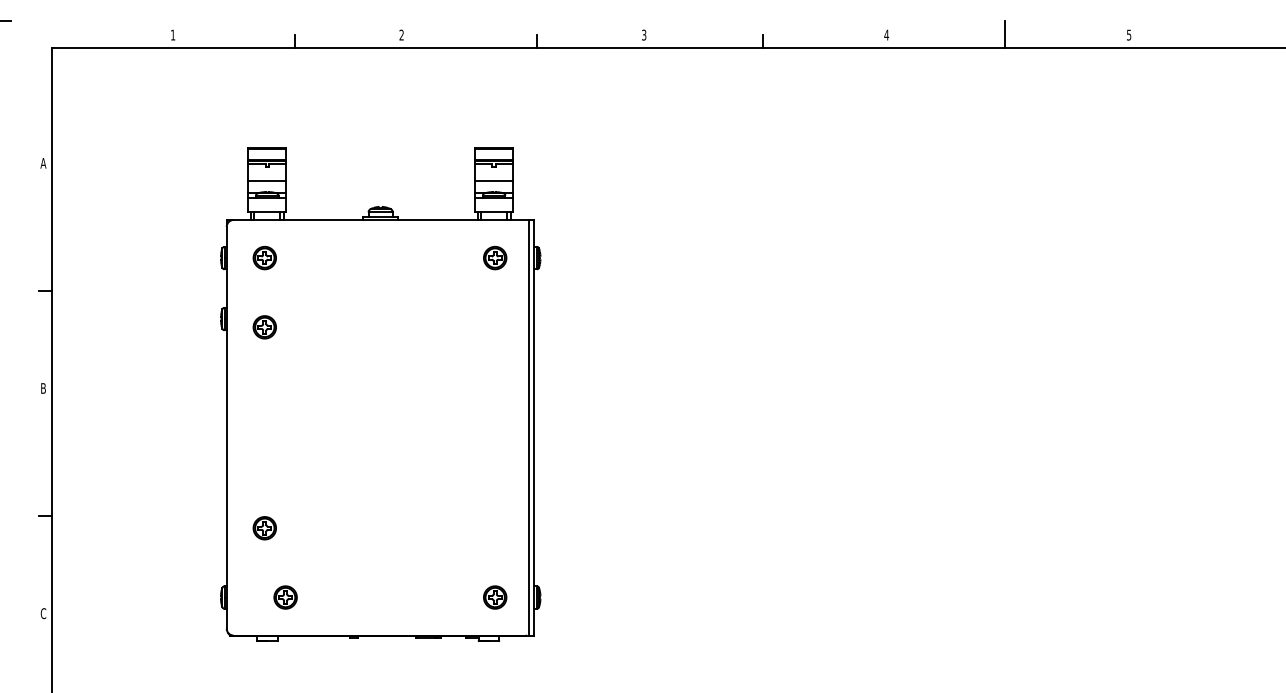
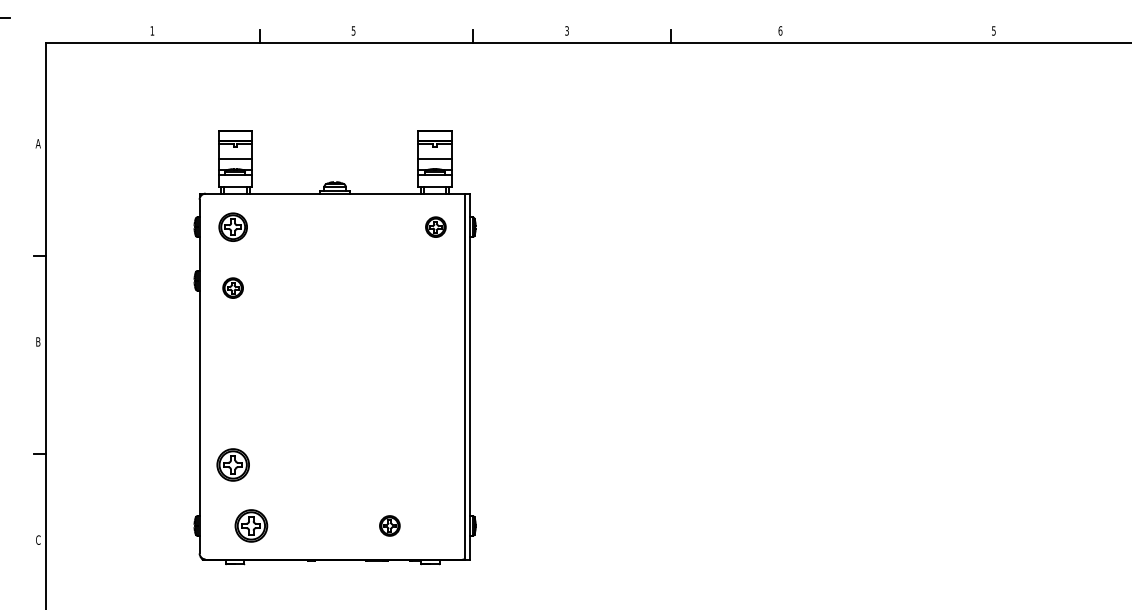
text: (401, 34) -> (353, 30), 2 -> 5
text: (886, 34) -> (780, 30), 4 -> 6
line: (1004, 34) -> (884, 30), removed
part: (264, 257) -> (232, 226), size x1.4
part: (264, 527) -> (232, 464), size x1.6
part: (285, 597) -> (251, 525), size x1.6
part: (494, 597) -> (389, 525), moved

